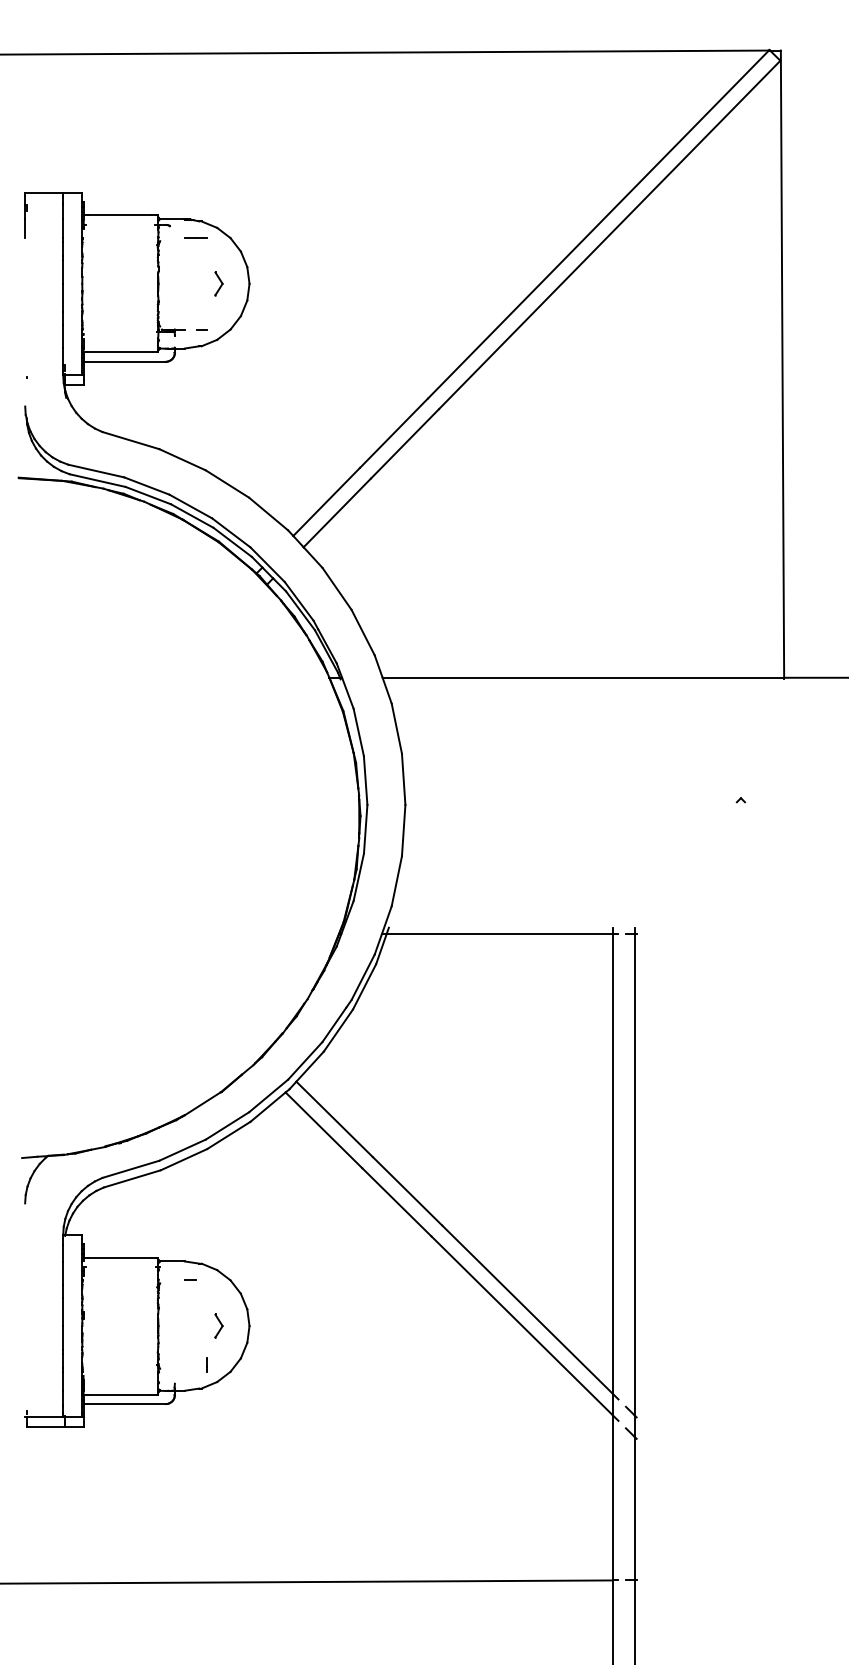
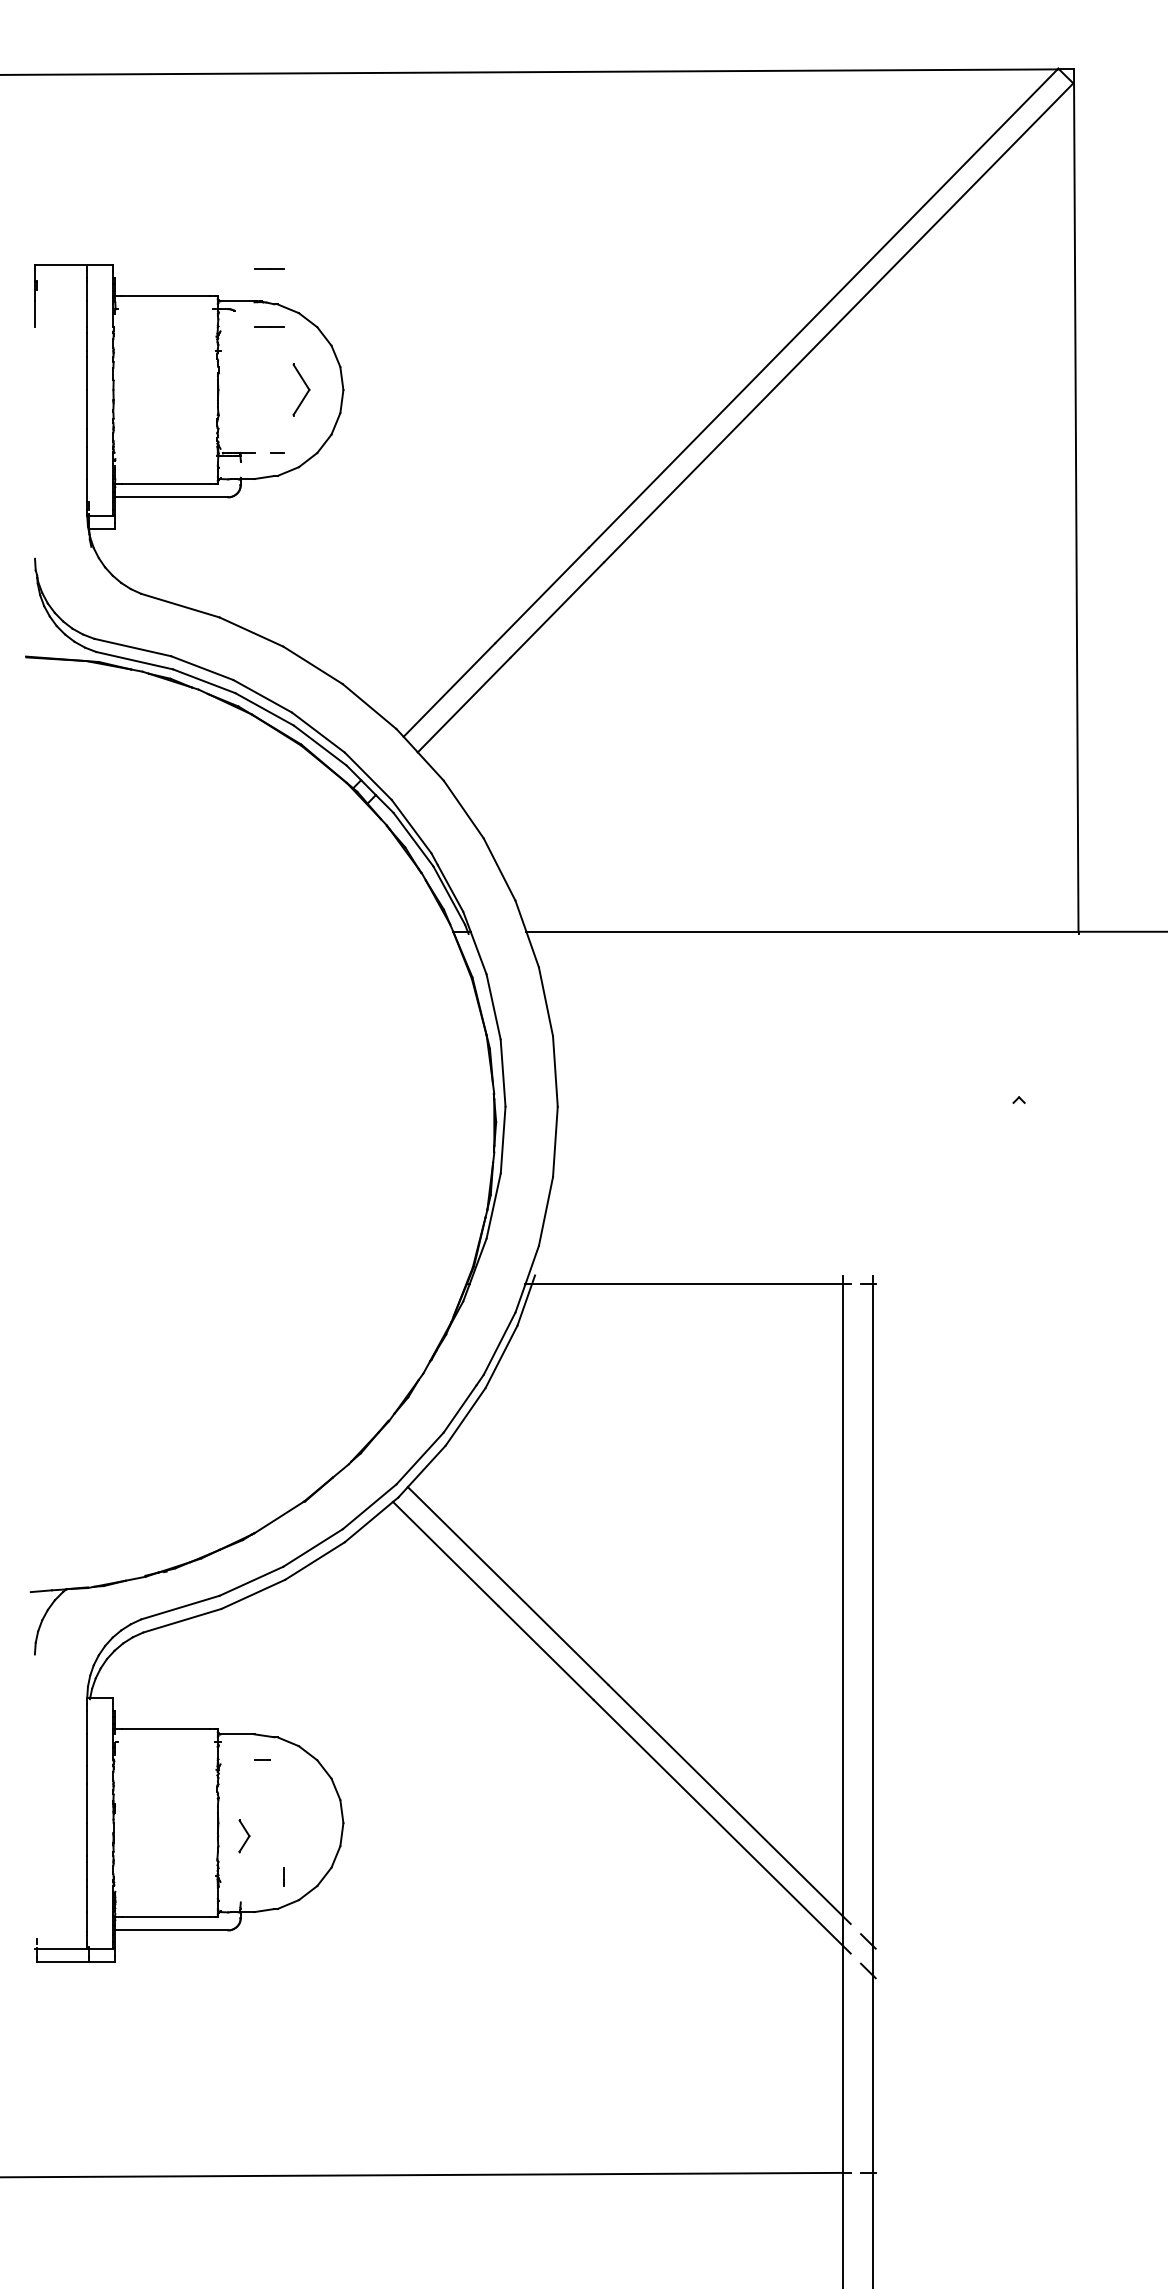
line: (195, 195) -> (269, 268), added
part: (219, 284) -> (301, 390), size x1.6
part: (219, 1326) -> (244, 1836), moved

